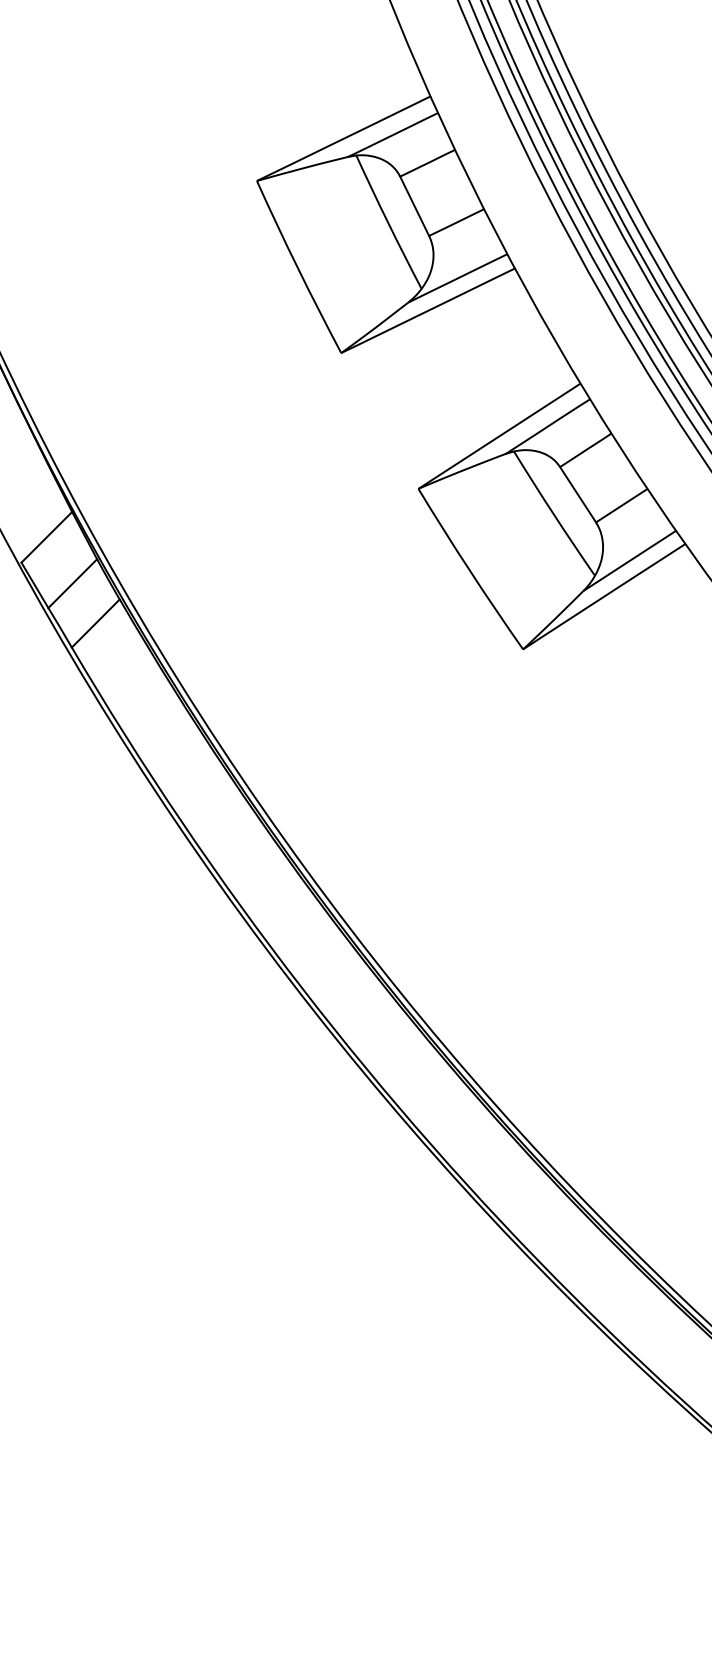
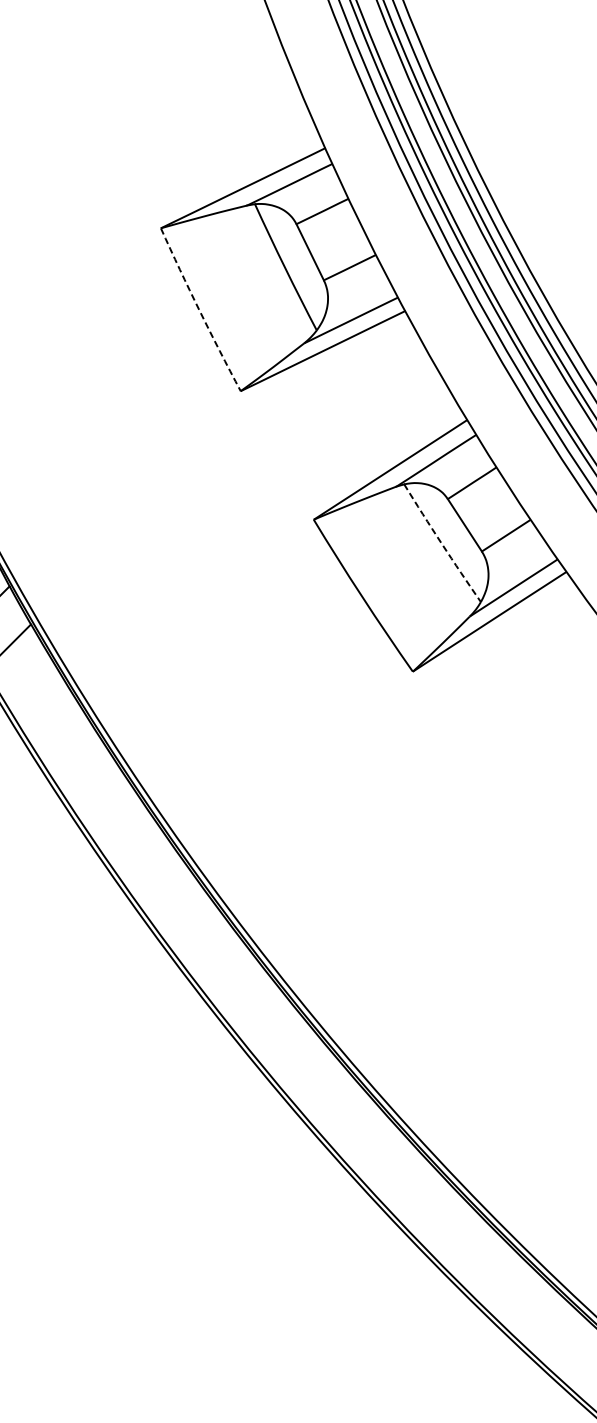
arc: (297, 267) -> (199, 310), solid -> dashed
arc: (553, 514) -> (441, 543), solid -> dashed

